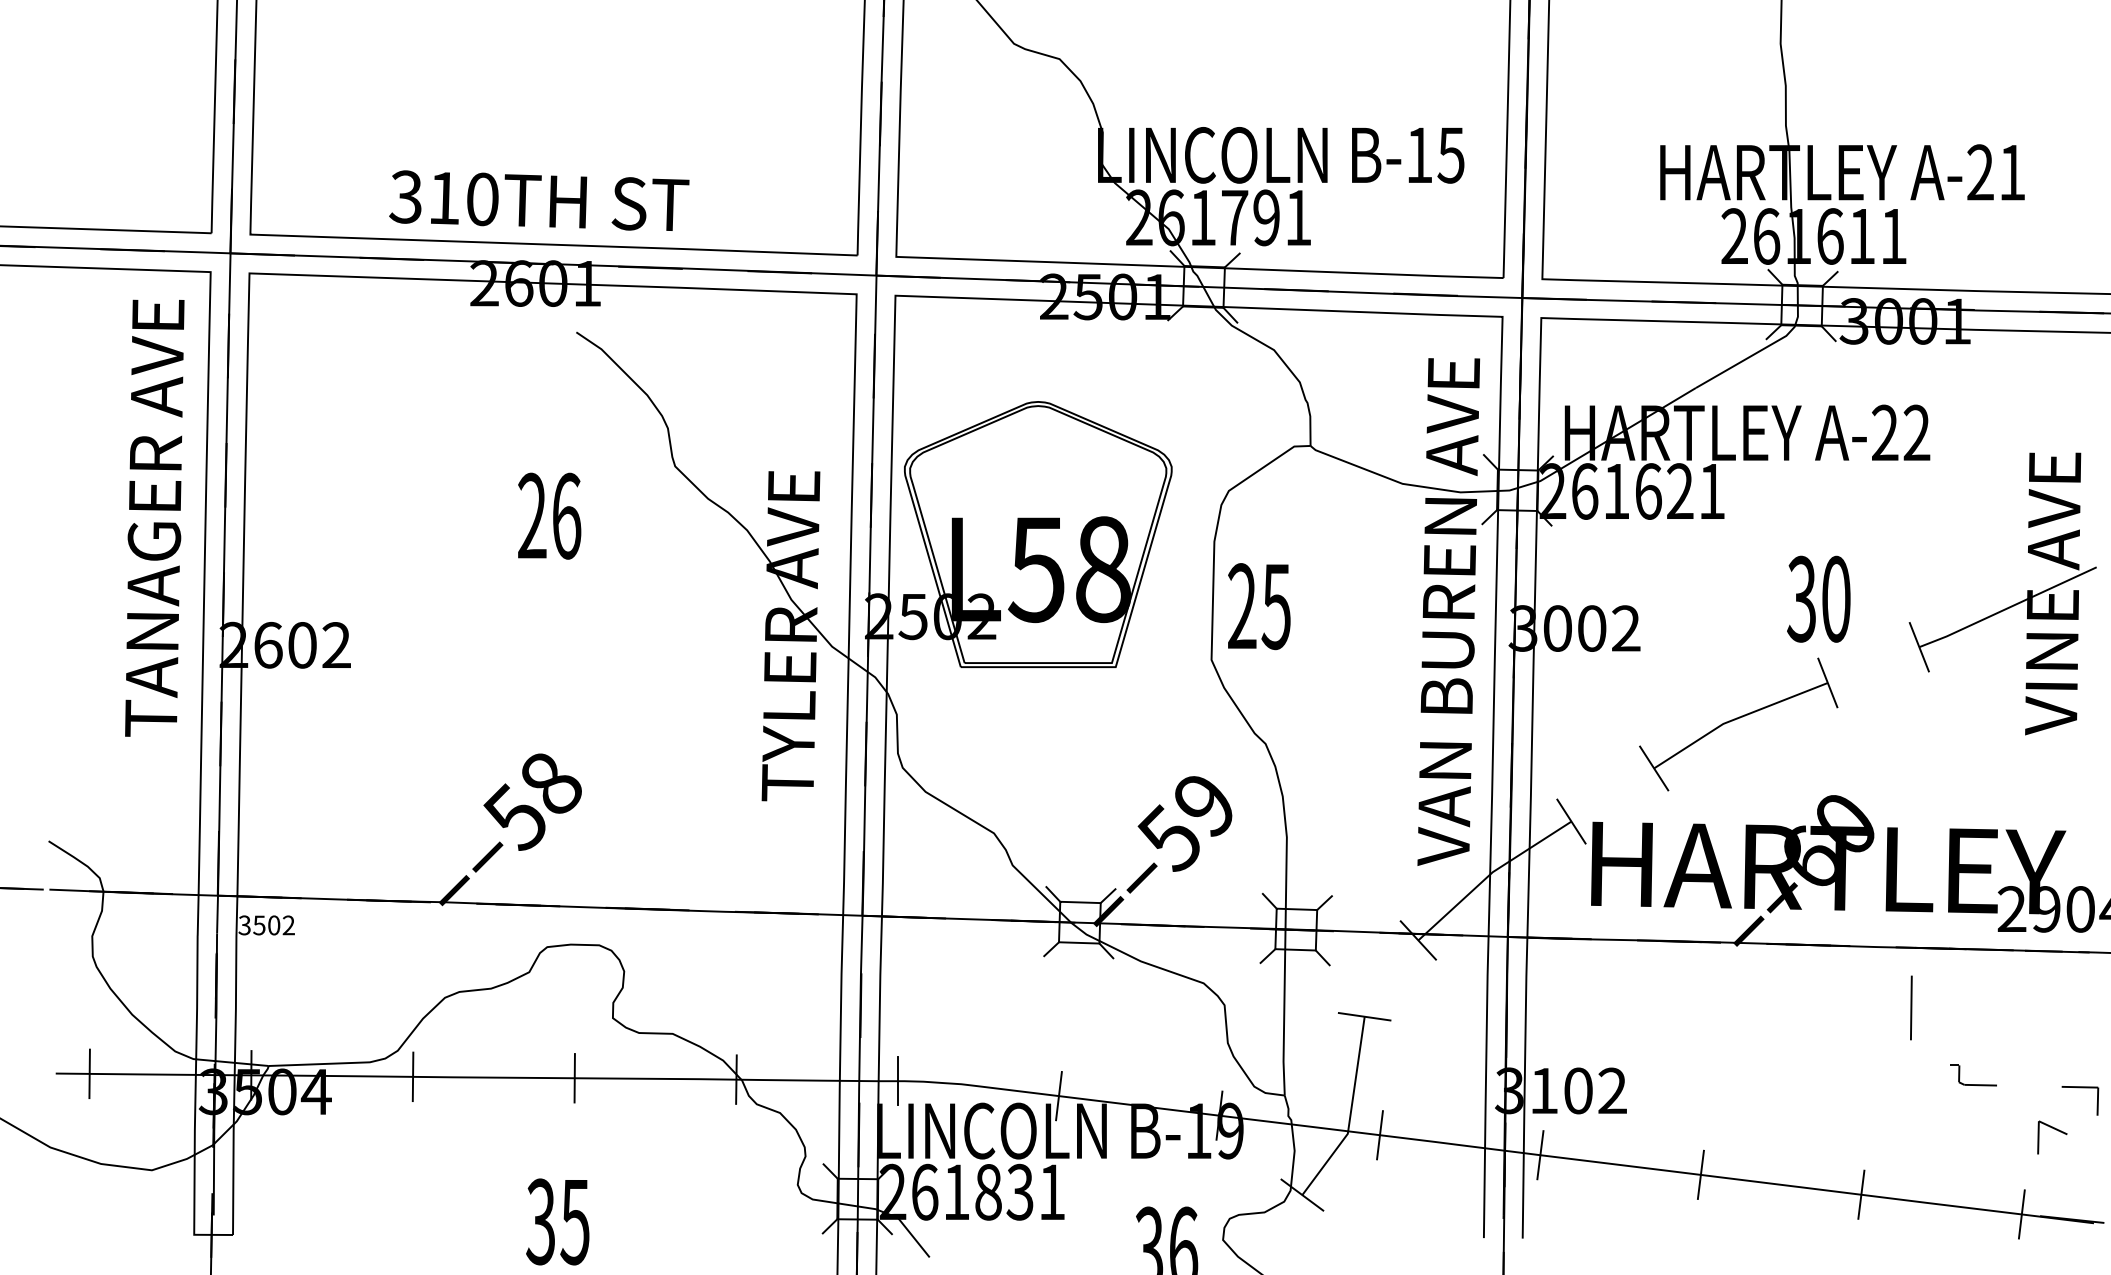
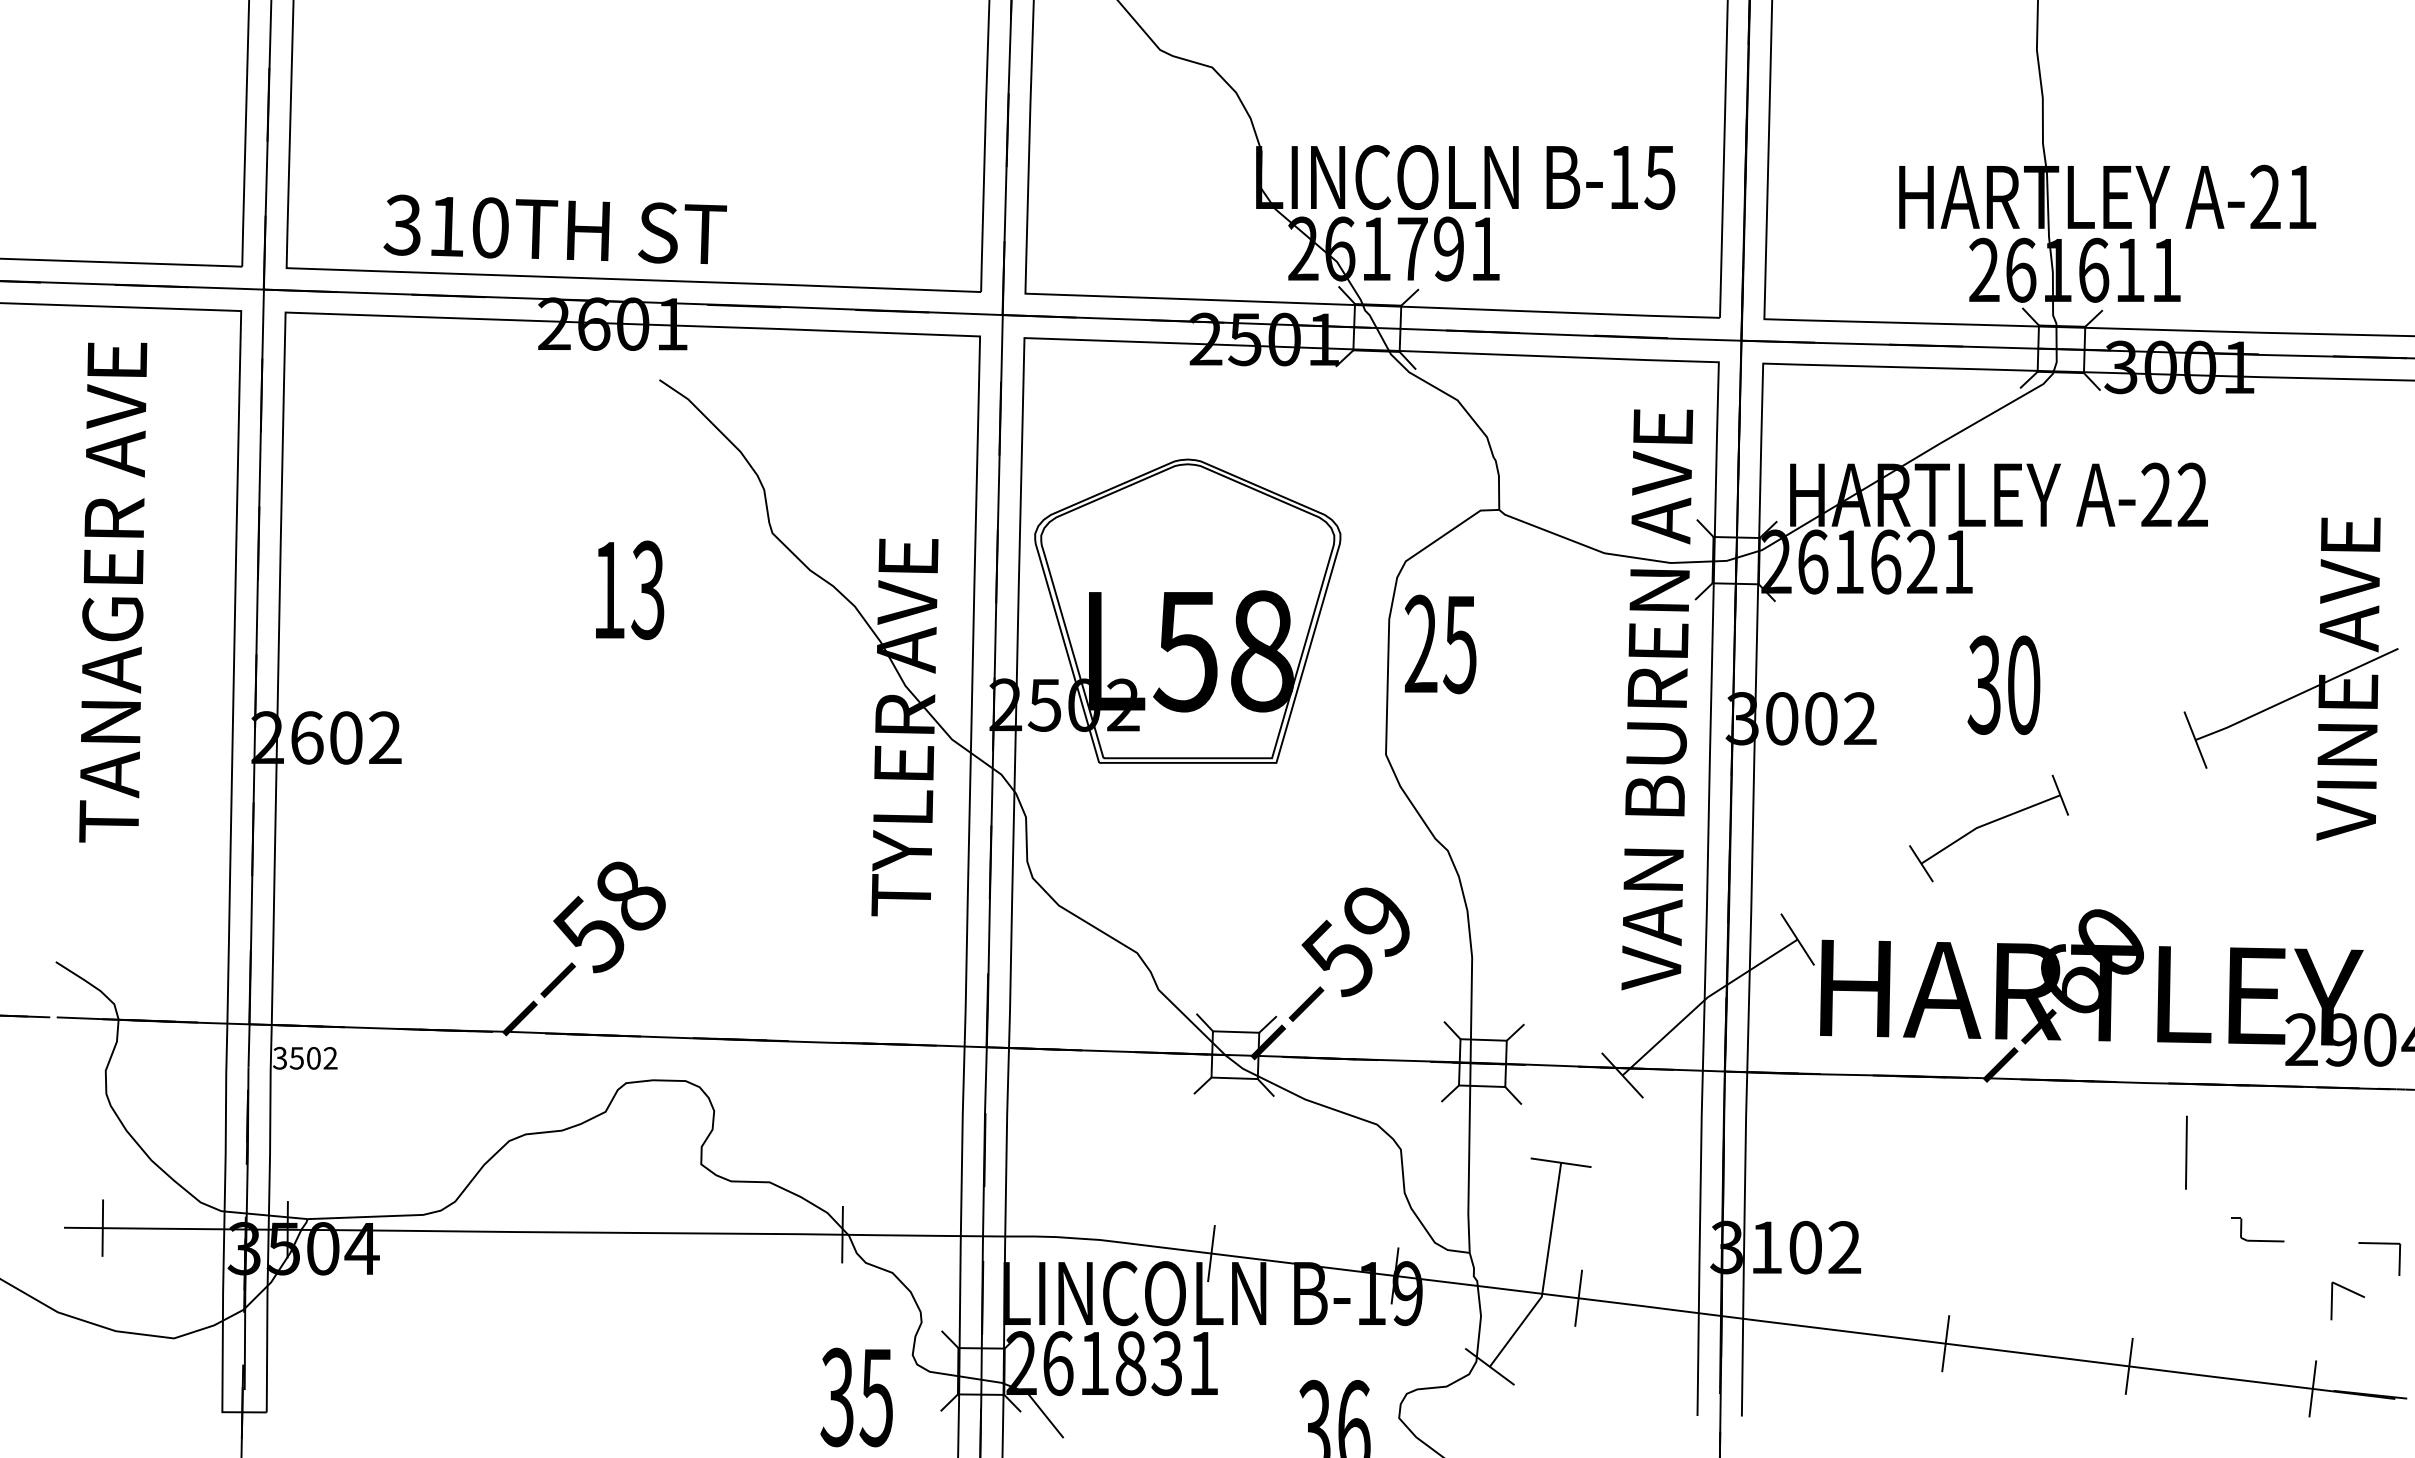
text: (539, 200) -> (555, 229), moved
text: (549, 515) -> (628, 589), 26 -> 13
text: (154, 517) -> (112, 591), moved
text: (1818, 598) -> (2003, 684), moved
text: (1259, 606) -> (1440, 644), moved
part: (1738, 724) -> (1988, 828), size x0.7
line: (412, 1076) -> (472, 1231), removed
line: (574, 1078) -> (657, 1233), removed
line: (898, 1080) -> (1027, 1235), removed
line: (1540, 1155) -> (1762, 1321), removed
text: (557, 1221) -> (856, 1396), moved

